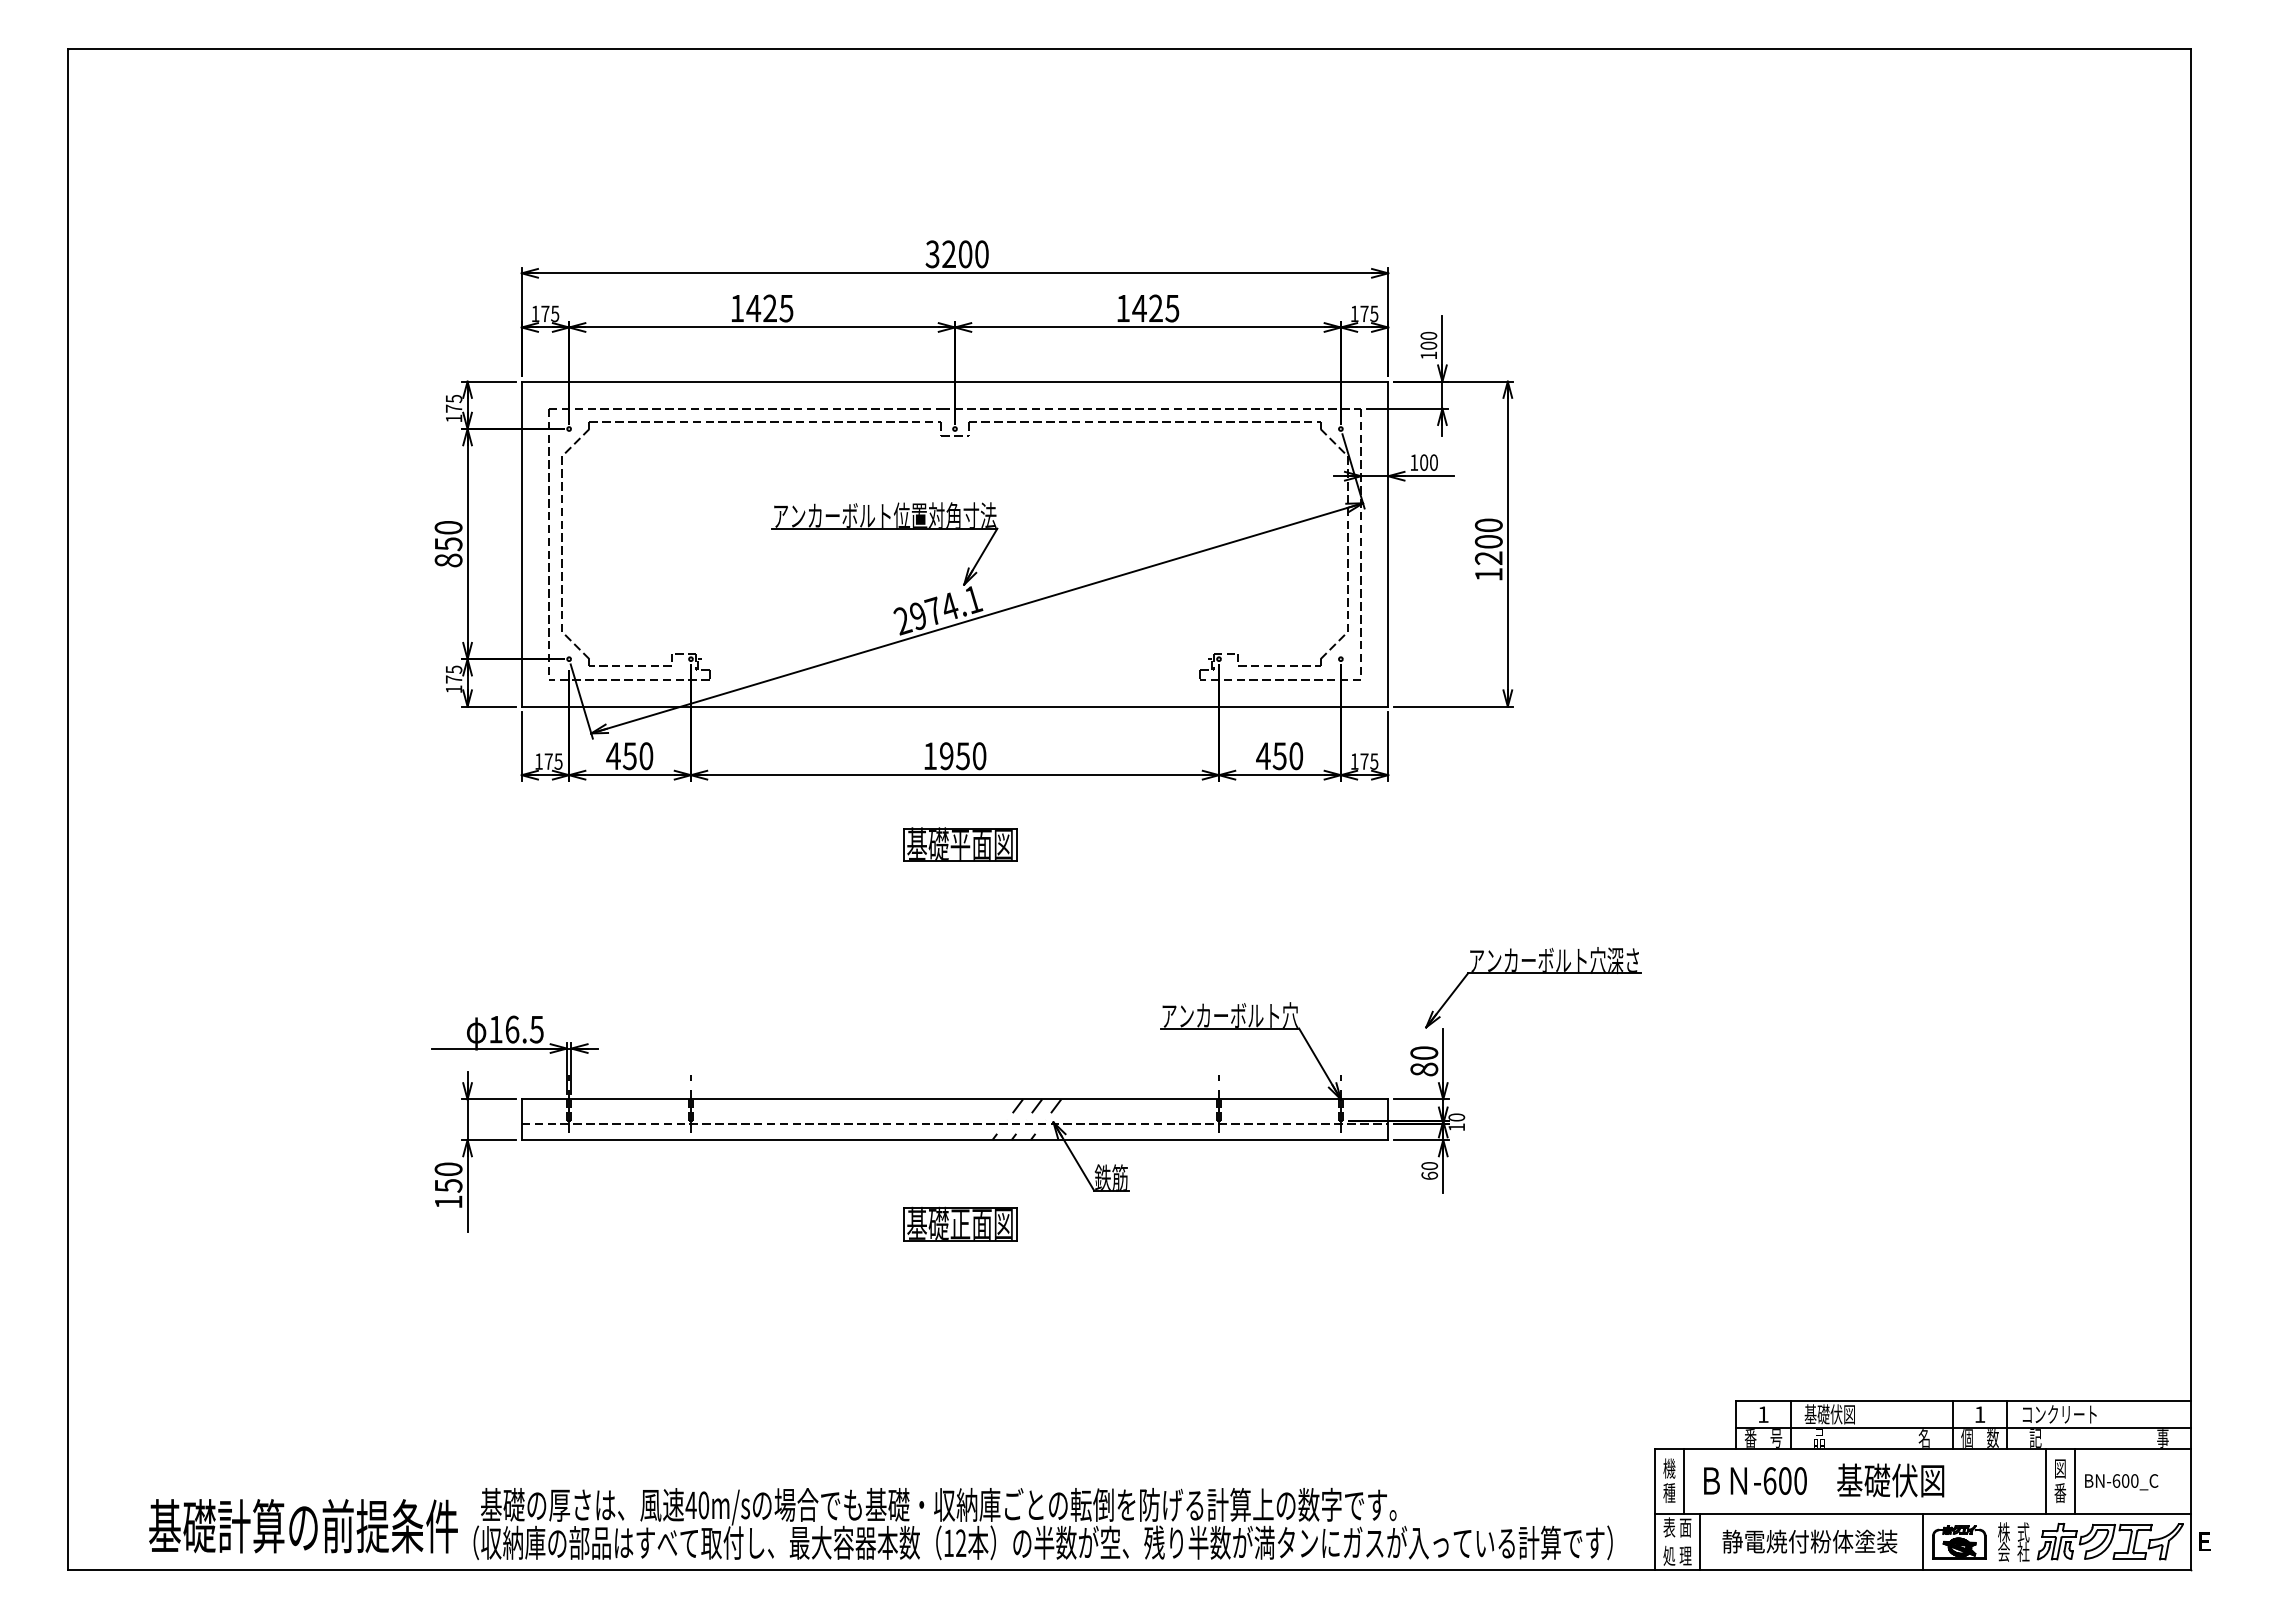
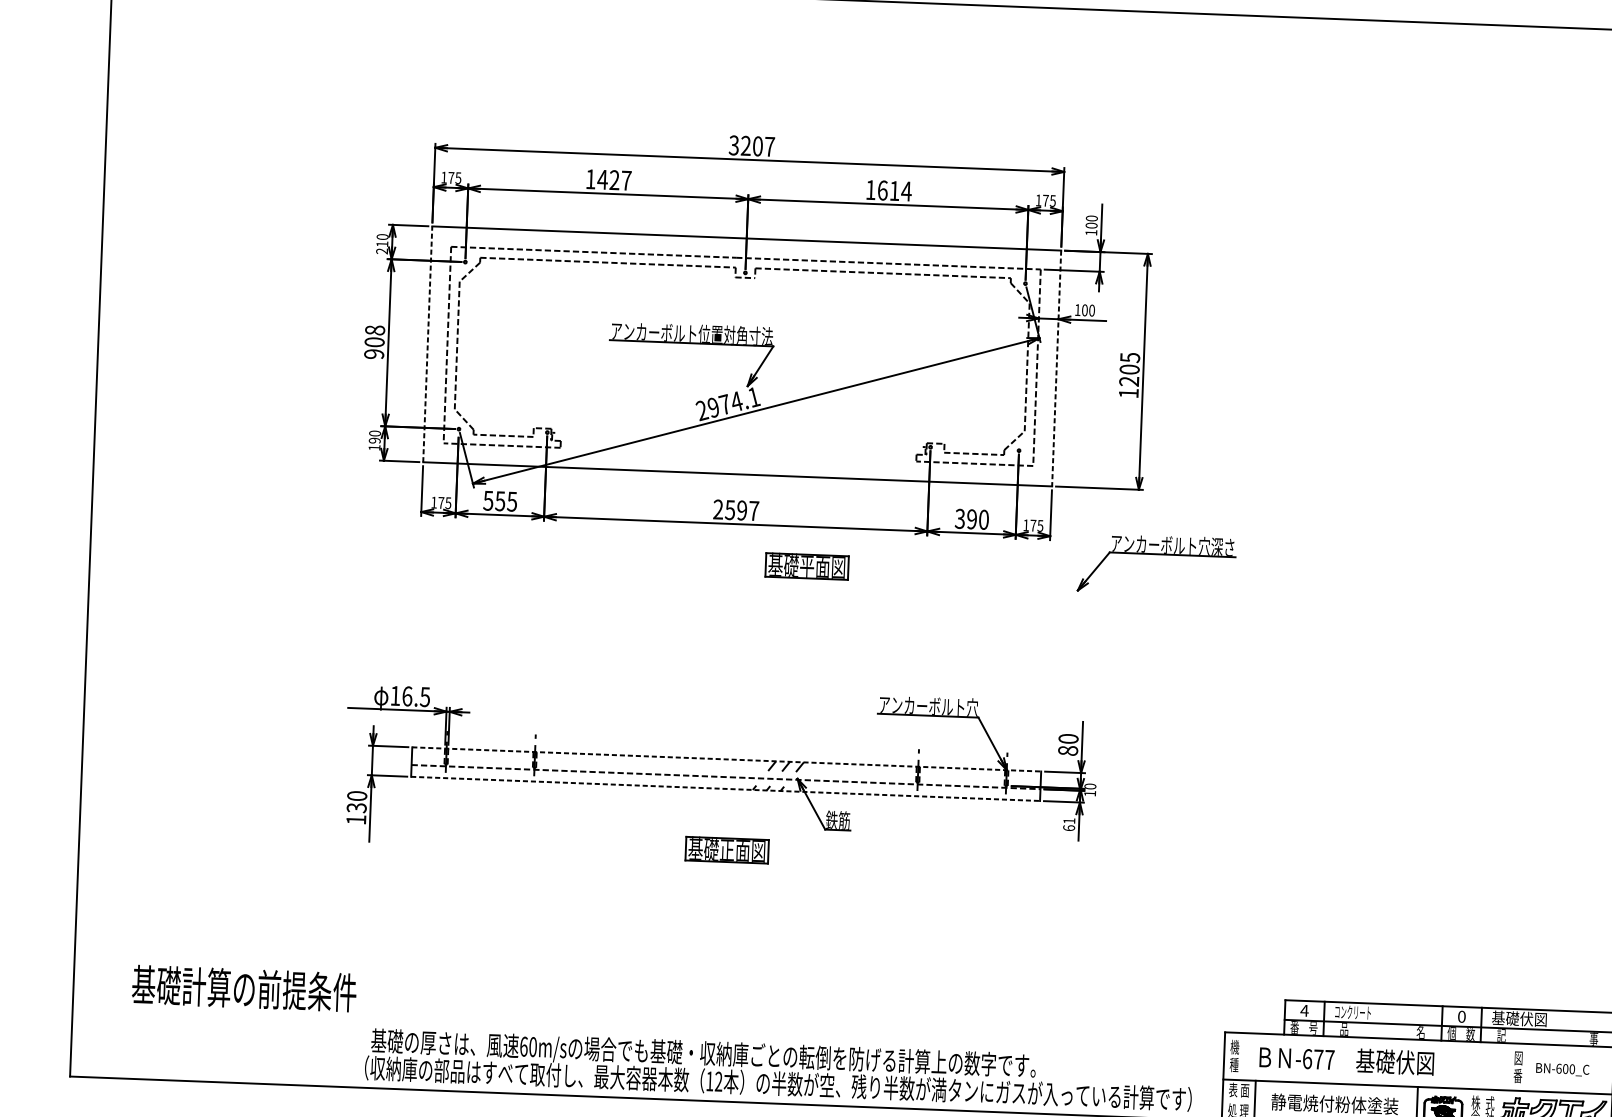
text: (981, 254) -> (769, 146), 3200 -> 3207
text: (786, 308) -> (626, 180), 1425 -> 1427
text: (1155, 308) -> (894, 191), 1425 -> 1614
text: (453, 408) -> (382, 244), 175 -> 210
text: (1488, 525) -> (1129, 357), 1200 -> 1205
text: (448, 543) -> (374, 341), 850 -> 908
line: (521, 543) -> (427, 343), solid -> dashed
line: (1388, 544) -> (1056, 368), solid -> dashed
text: (453, 674) -> (374, 437), 175 -> 190
text: (629, 756) -> (500, 501), 450 -> 555
text: (954, 756) -> (735, 510), 1950 -> 2597
text: (1271, 756) -> (965, 519), 450 -> 390
part: (960, 844) -> (807, 566), moved
part: (1533, 973) -> (1157, 554), moved
line: (955, 1099) -> (727, 759), solid -> dashed
line: (955, 1140) -> (725, 789), solid -> dashed
text: (1429, 1165) -> (1069, 820), 60 -> 61
text: (447, 1185) -> (355, 807), 150 -> 130
text: (1763, 1414) -> (1304, 1010), 1 -> 4
text: (1829, 1414) -> (1352, 1012), 基礎伏図 -> コンクリート
text: (1979, 1414) -> (1461, 1016), 1 -> 0
text: (2058, 1414) -> (1518, 1018), コンクリート -> 基礎伏図
line: (1683, 1480) -> (1244, 1056), removed
text: (1792, 1480) -> (1323, 1059), -600 -> -677
line: (2046, 1480) -> (1508, 1066), removed
line: (2074, 1480) -> (1528, 1067), removed
text: (690, 1505) -> (523, 1046), 40m/s -> 60m/s
text: (303, 1526) -> (244, 988), moved

